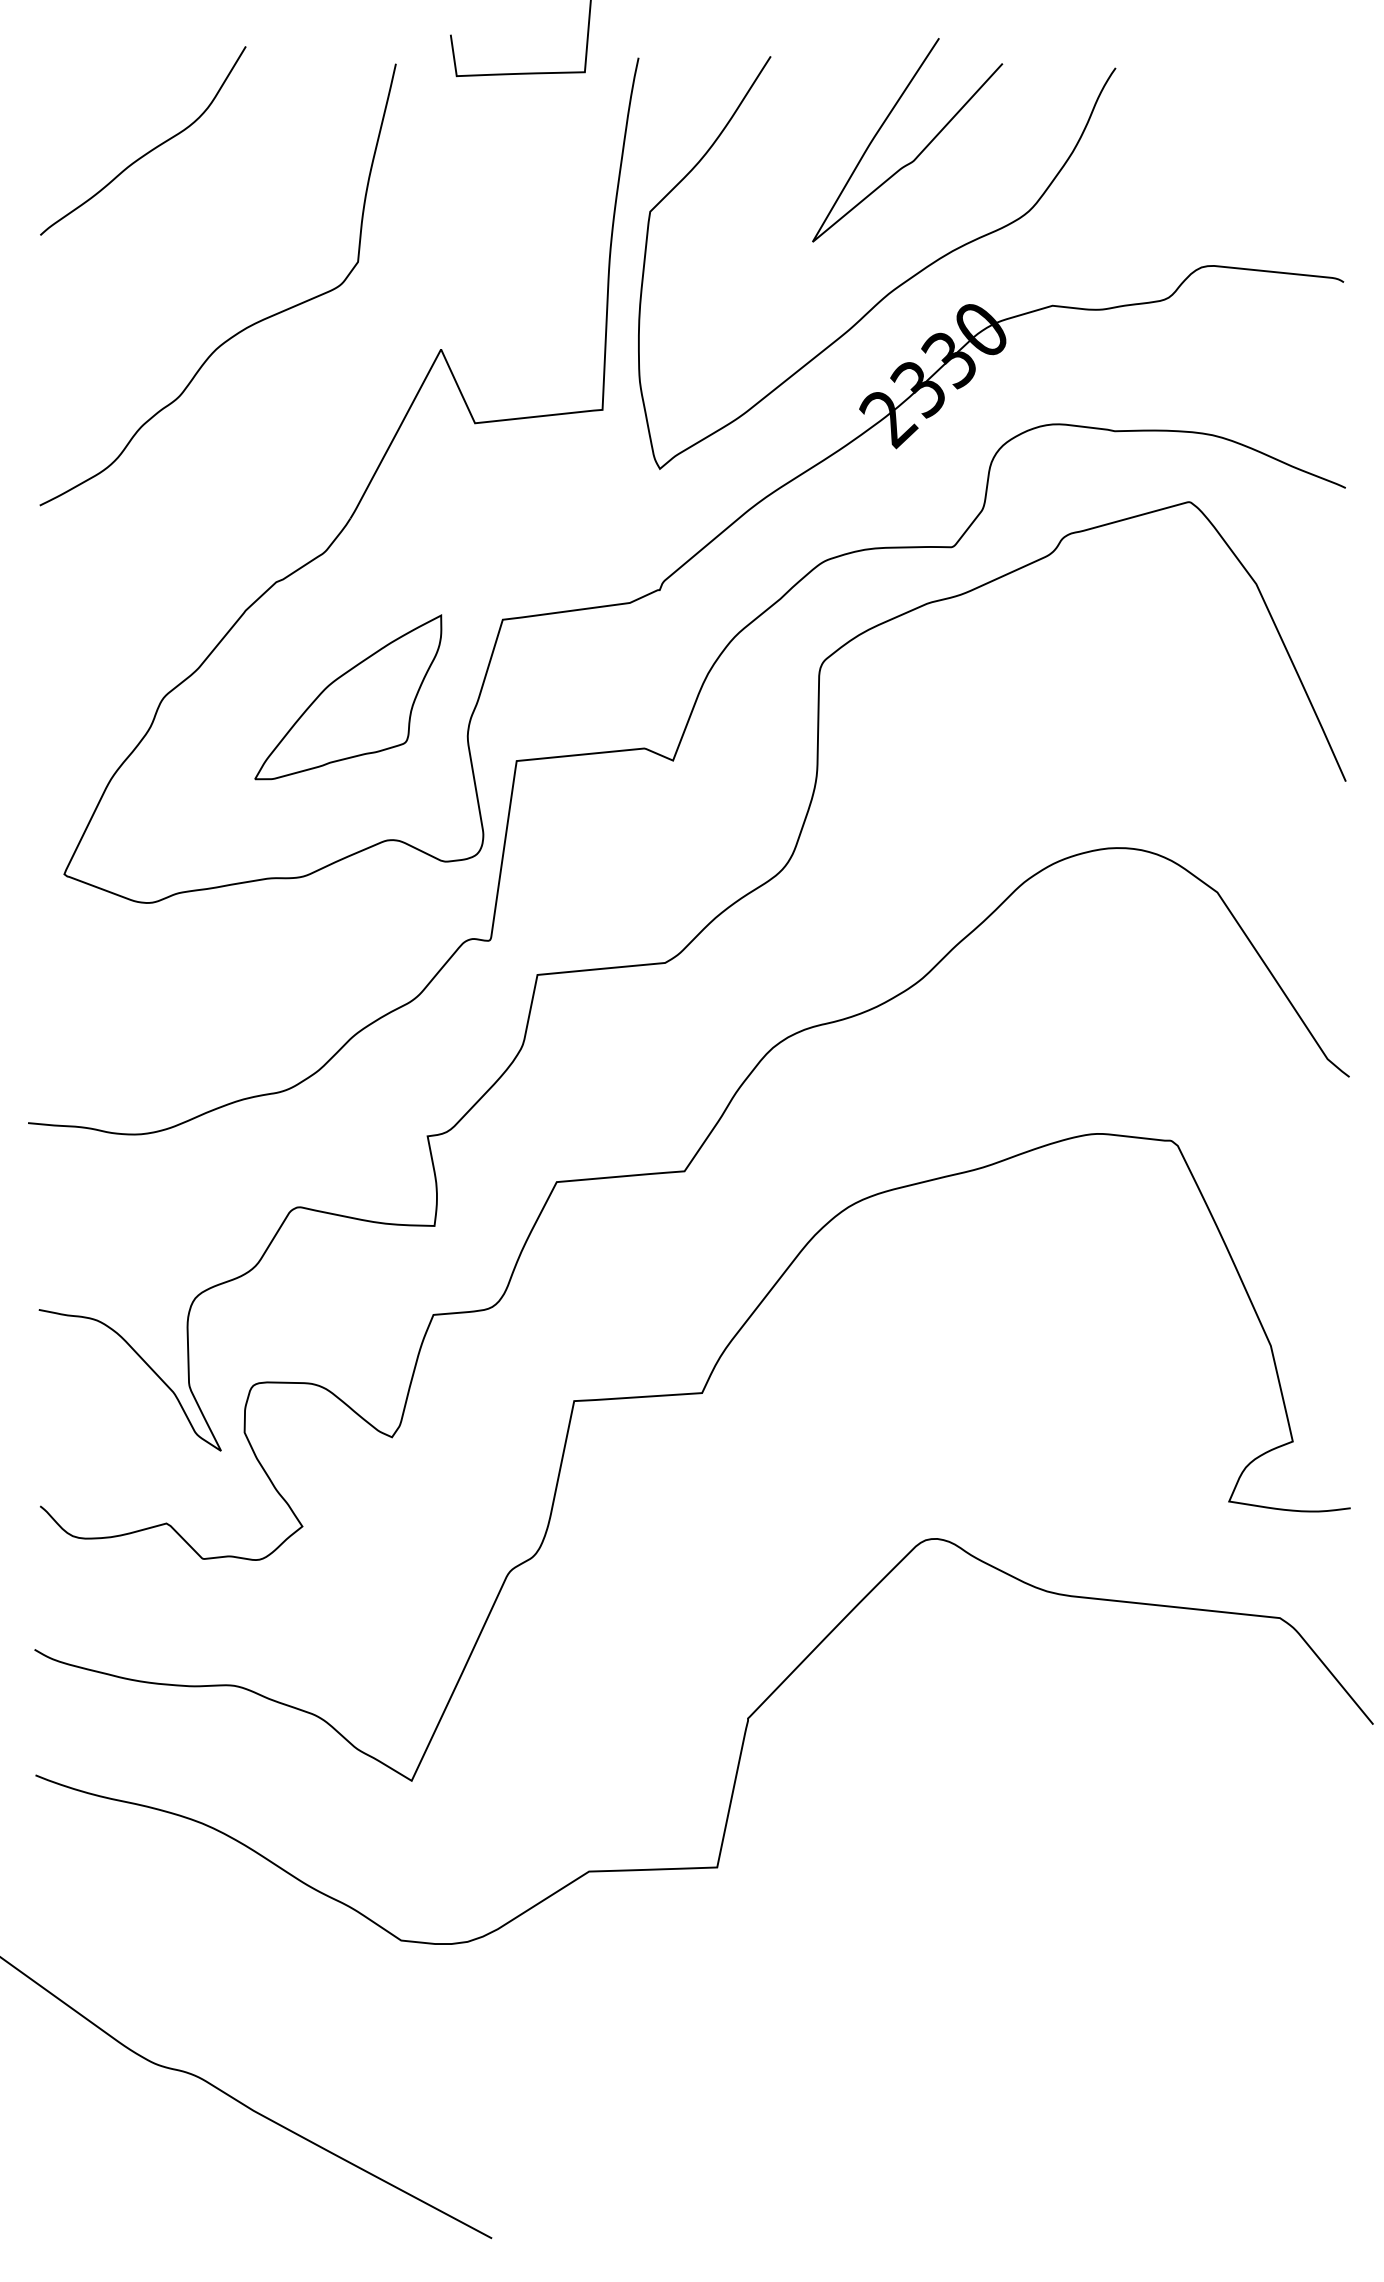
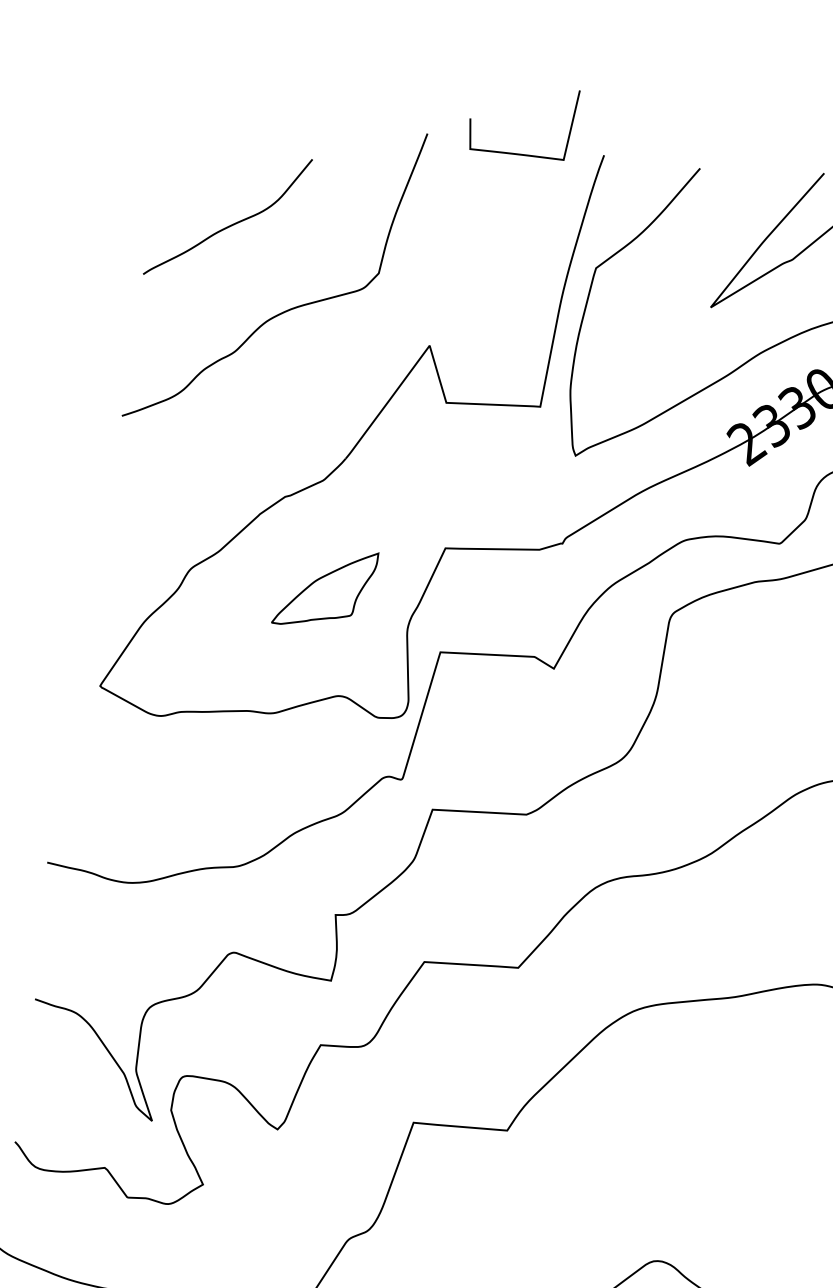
curve: (149, 150) -> (231, 224), moved
part: (348, 697) -> (325, 588), size x0.7

